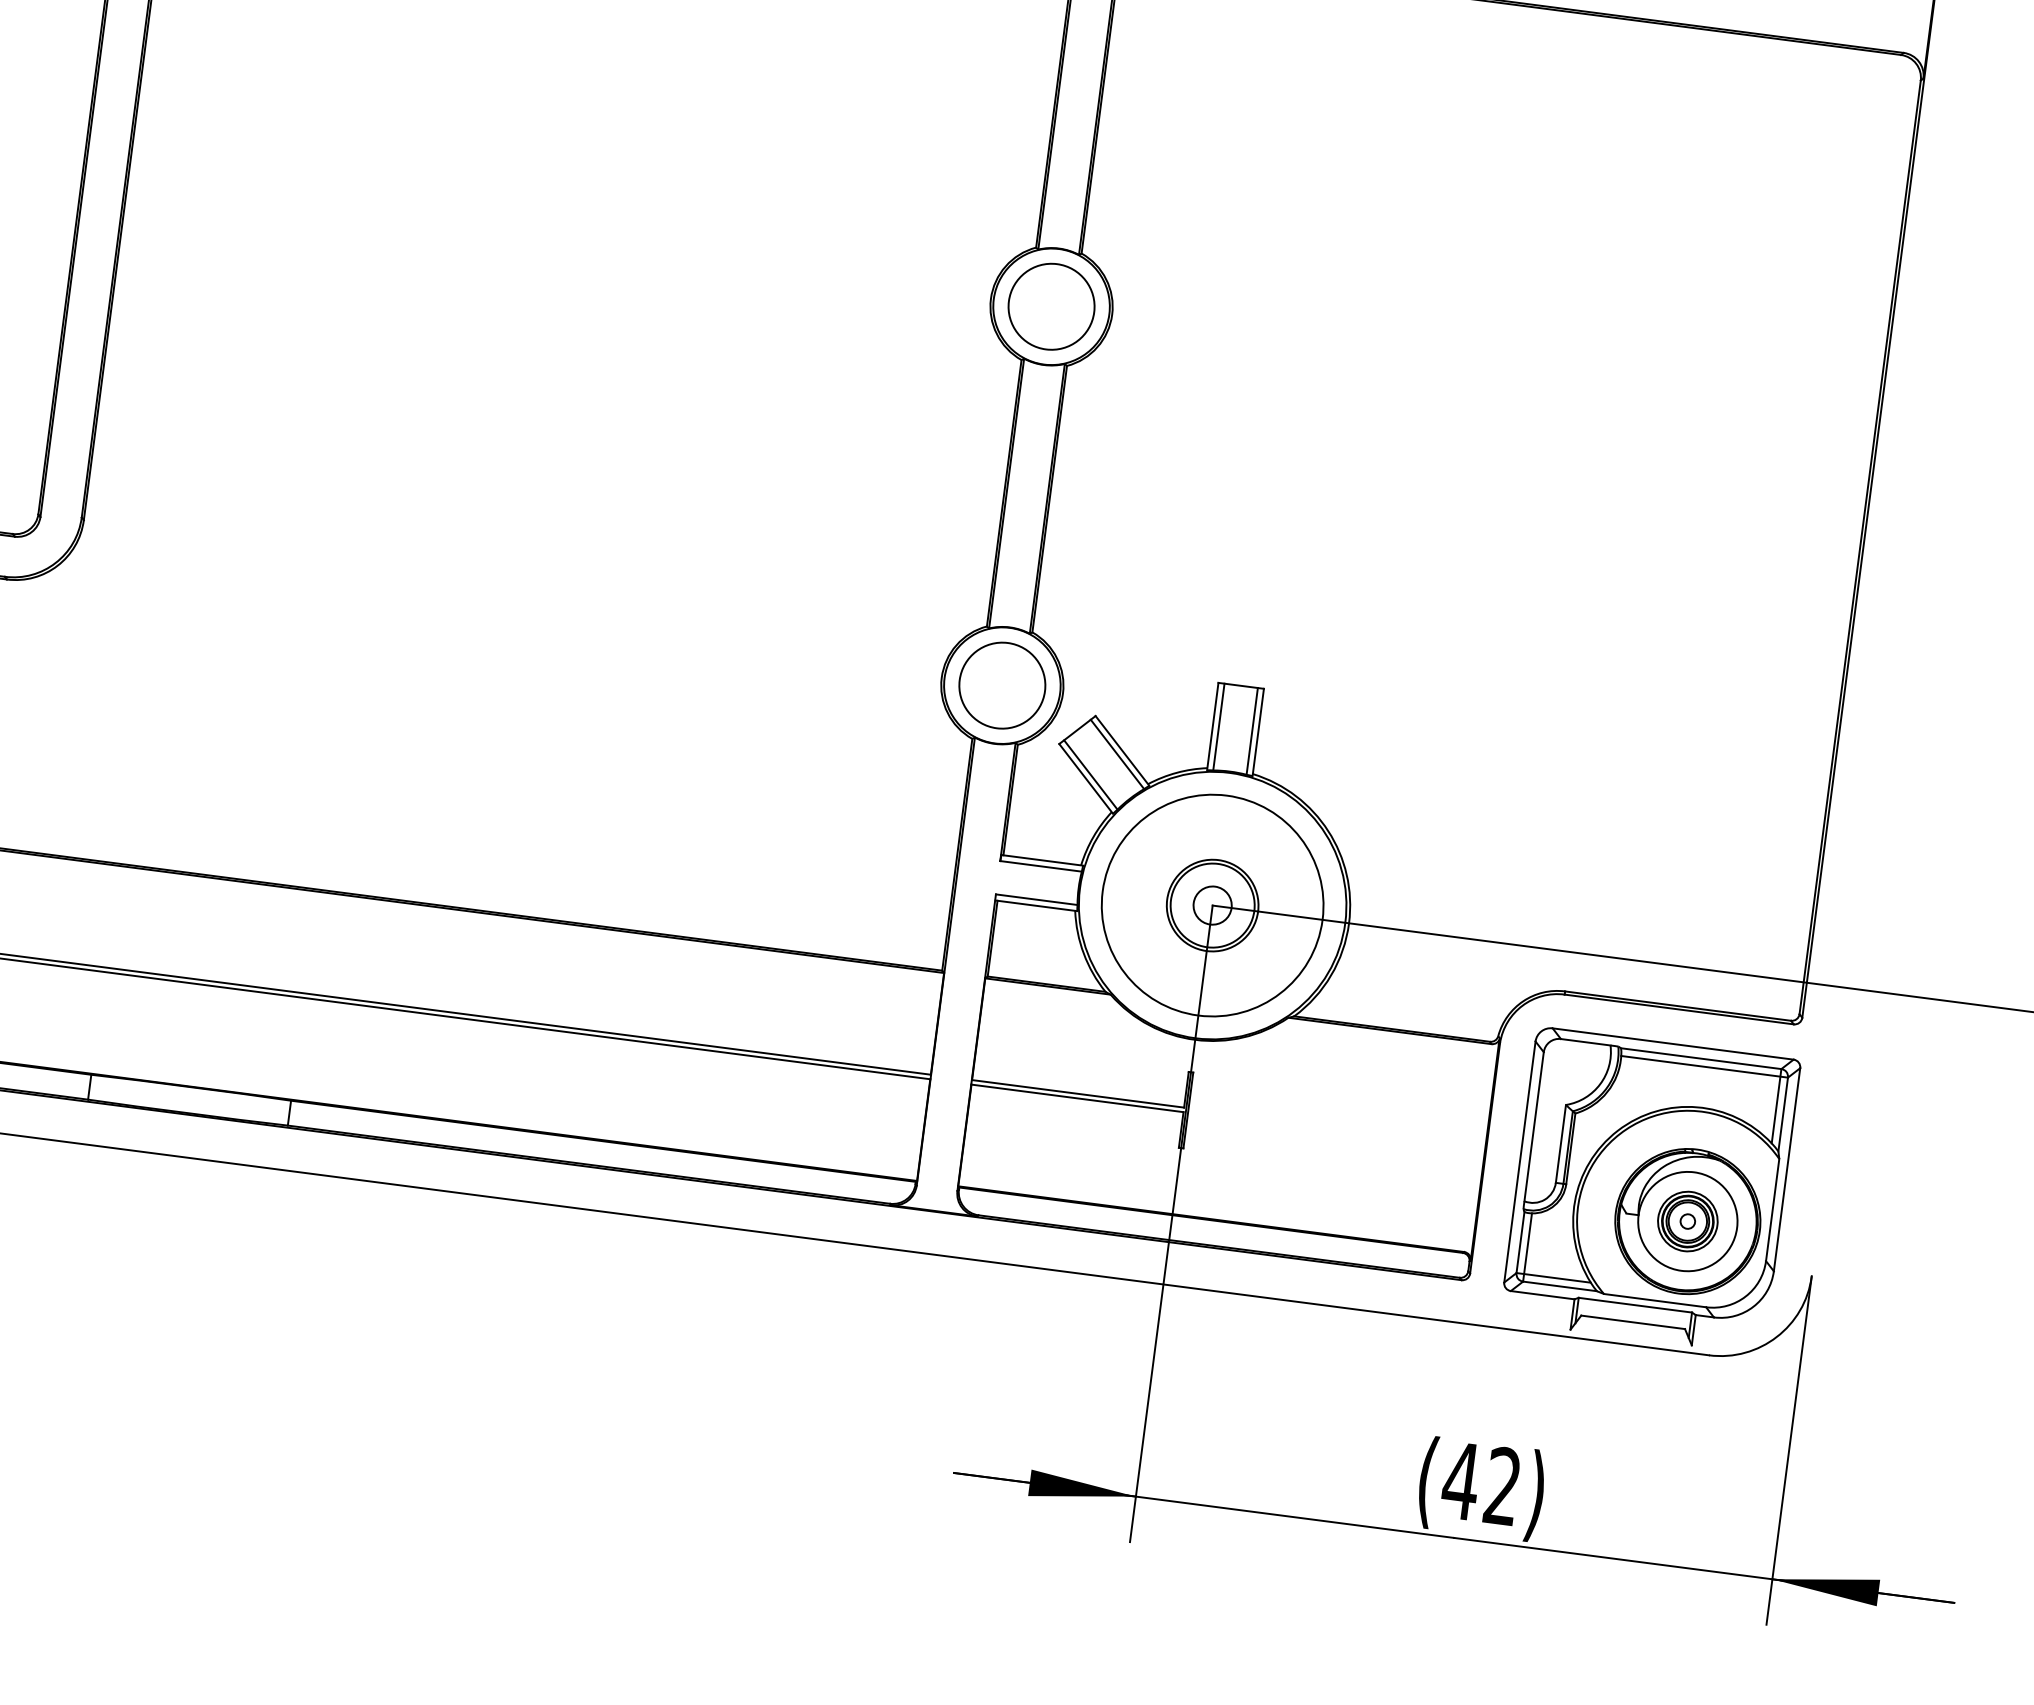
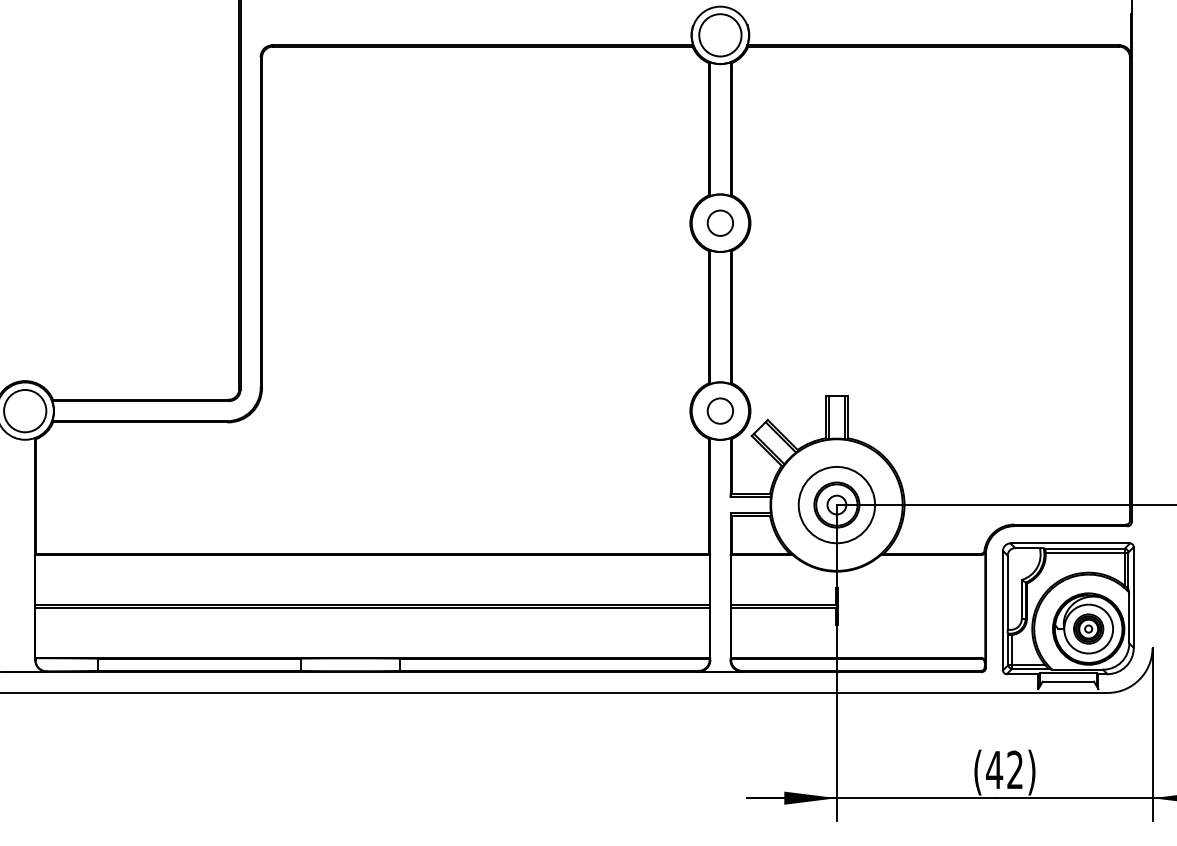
circle: (1051, 307) -> (720, 223), size x0.6
circle: (1002, 684) -> (720, 410), size x0.6
circle: (1211, 904) -> (836, 504), size x0.7

